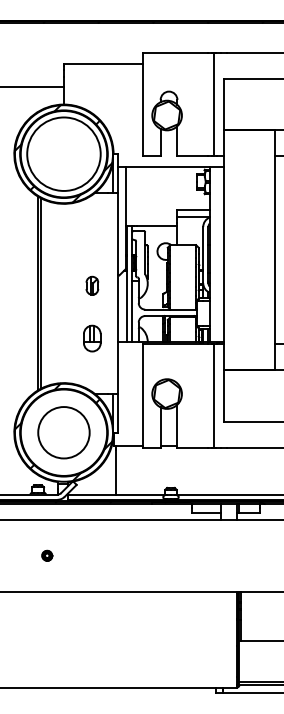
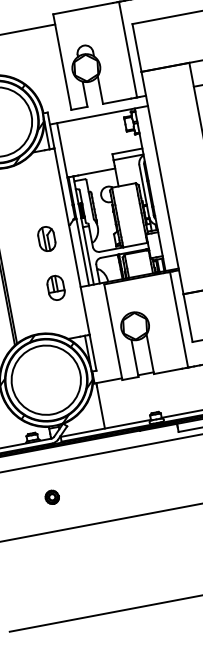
part: (92, 285) -> (46, 238), size x1.43
circle: (63, 432) -> (45, 380), size x1.43
part: (47, 555) -> (52, 496), size x1.43

